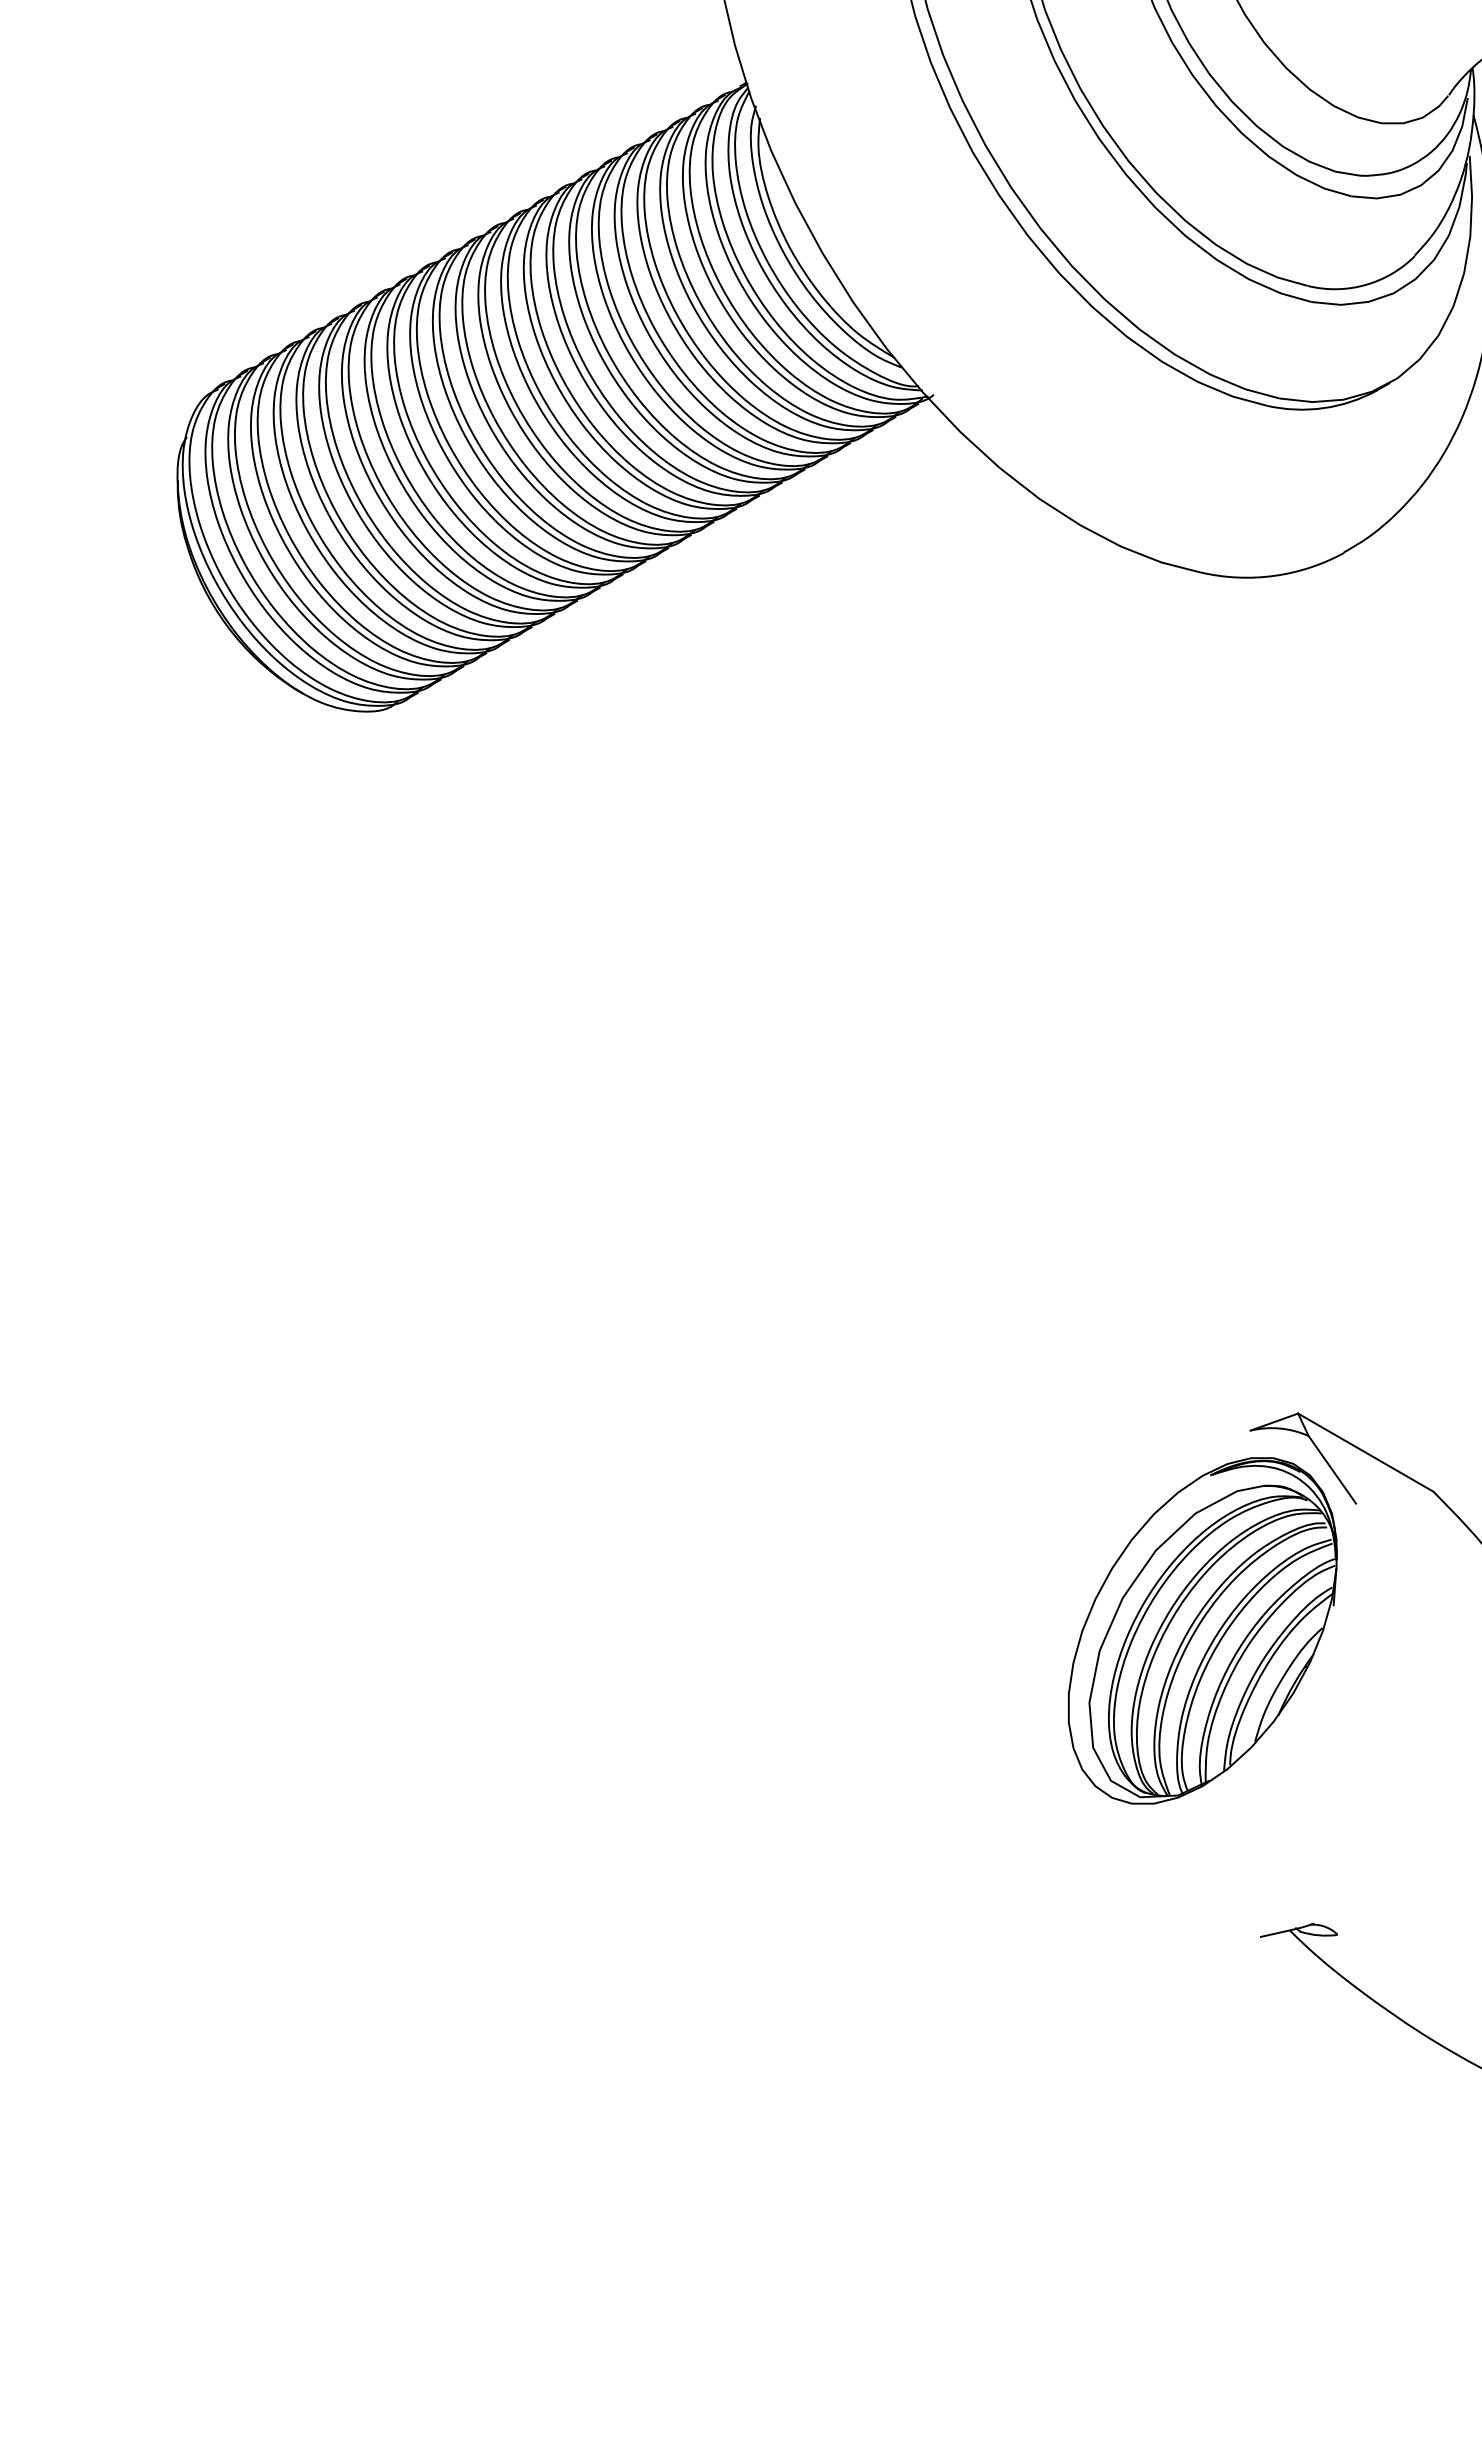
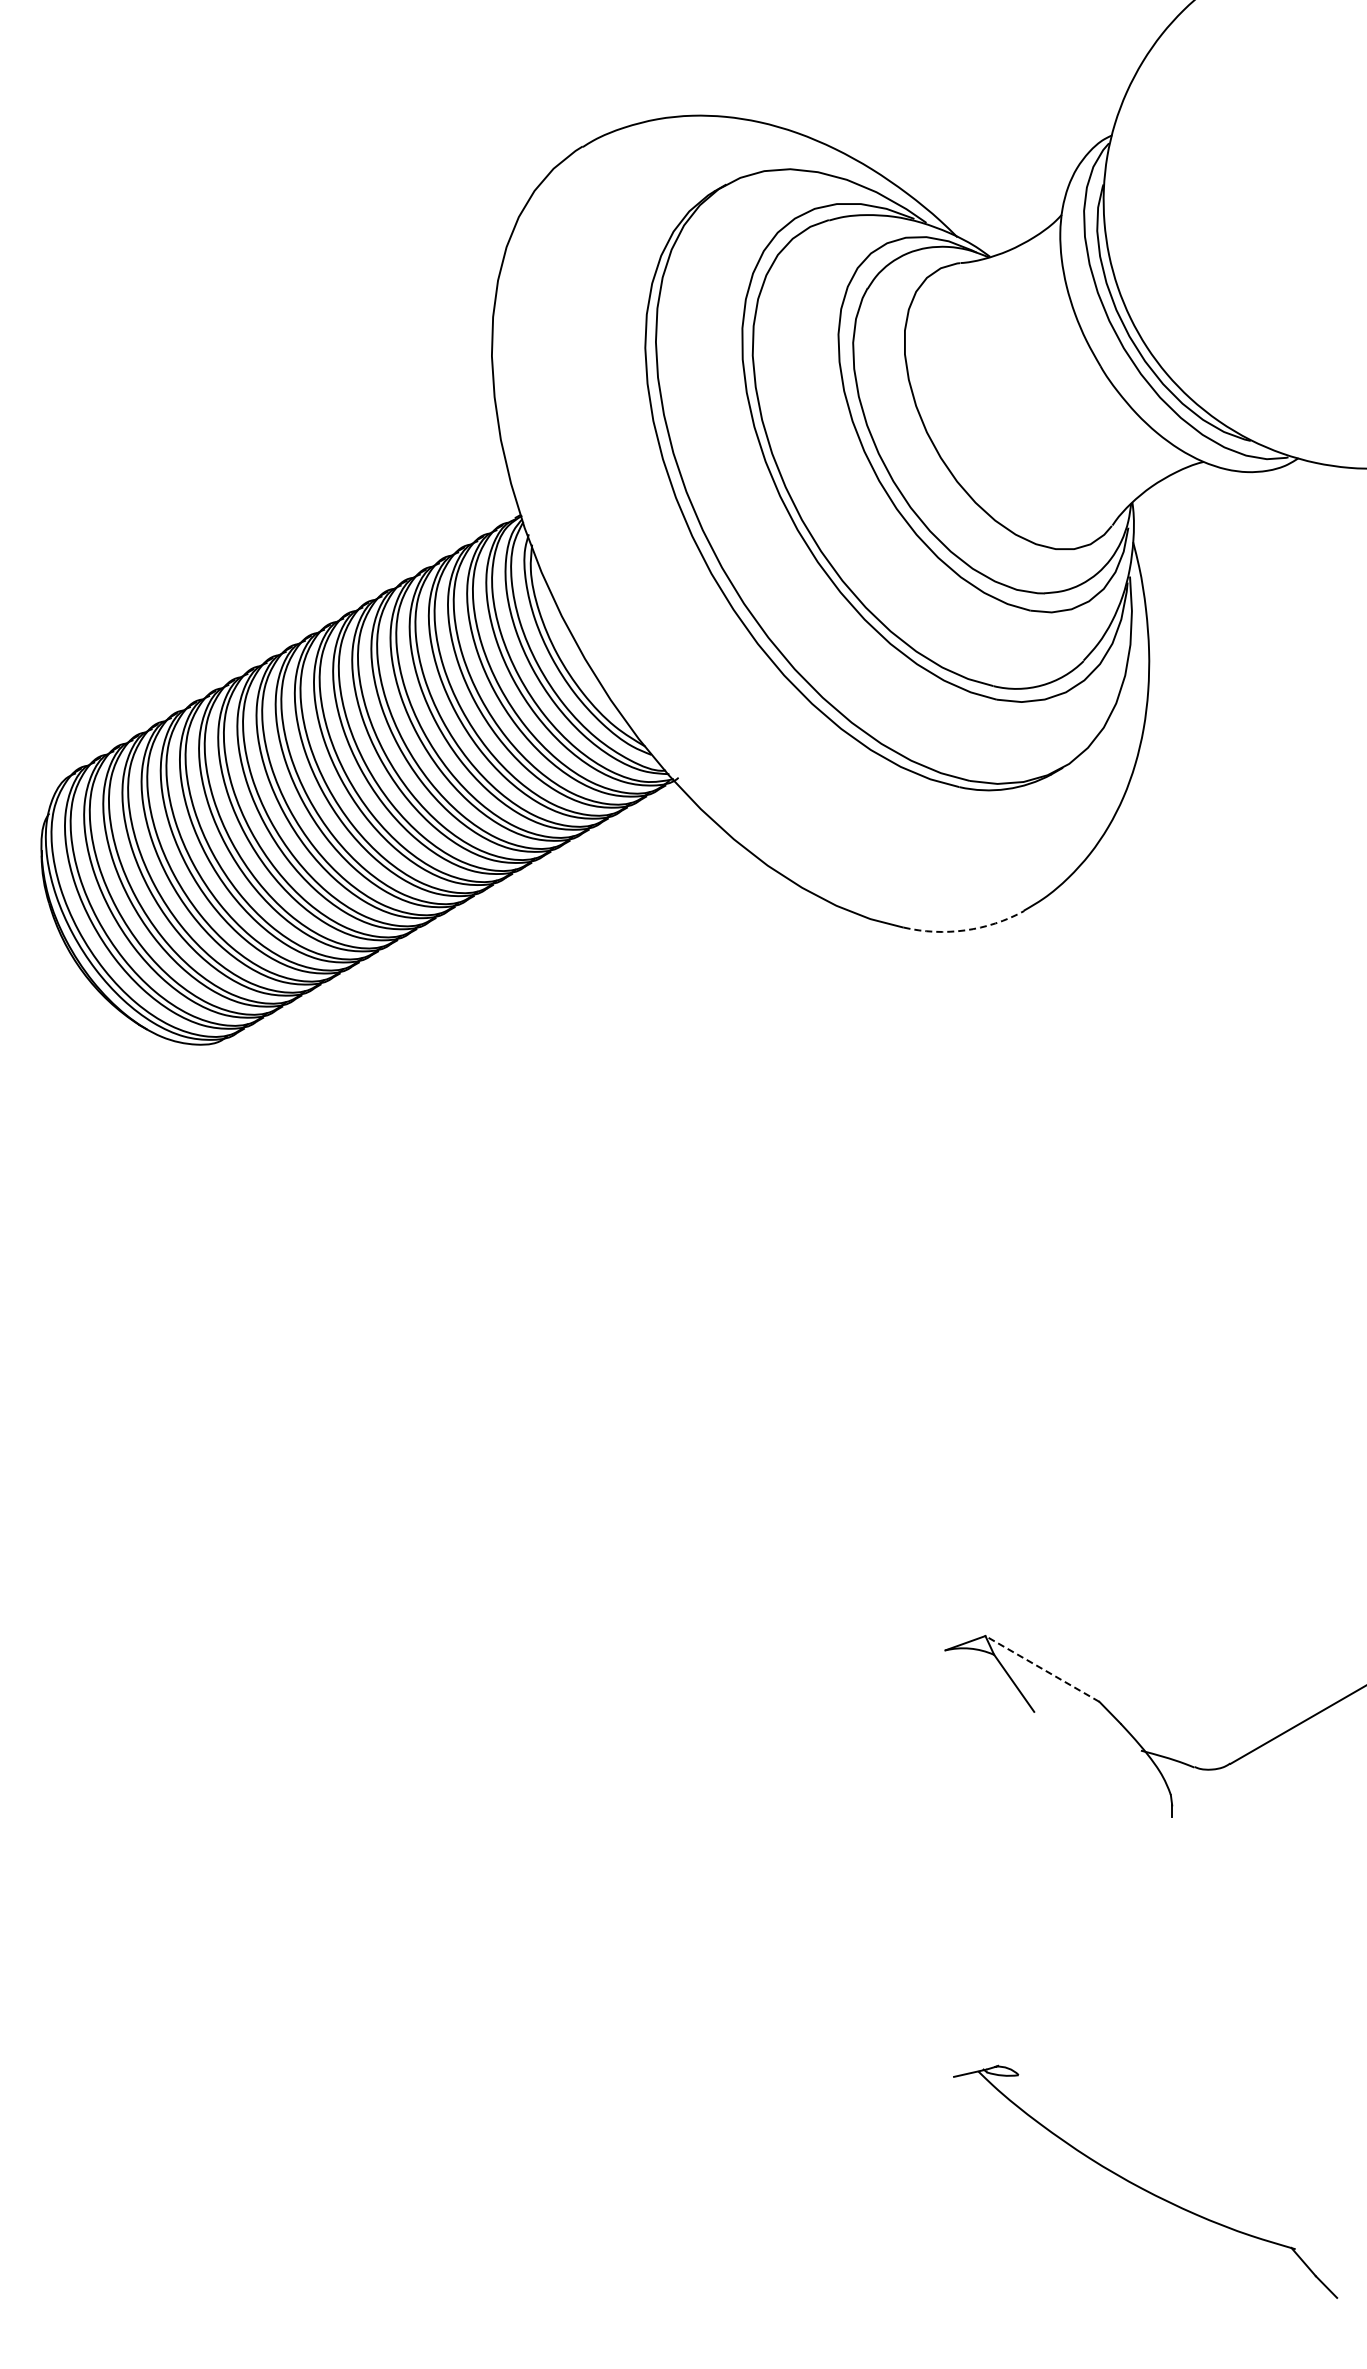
arc: (1274, 576) -> (965, 930), solid -> dashed
line: (1365, 1452) -> (1042, 1668), solid -> dashed
part: (1202, 1630) -> (904, 1818), removed

